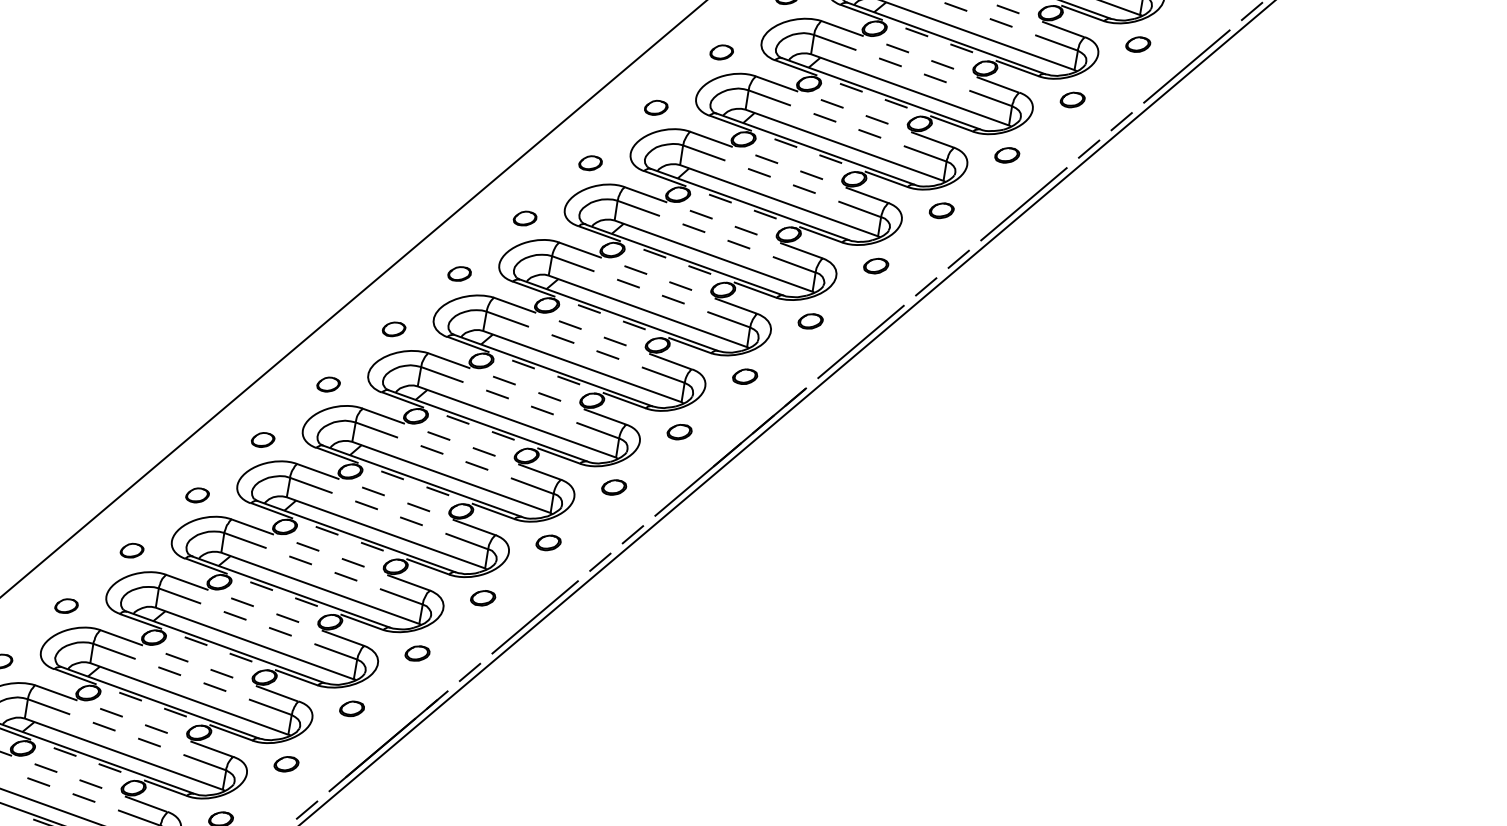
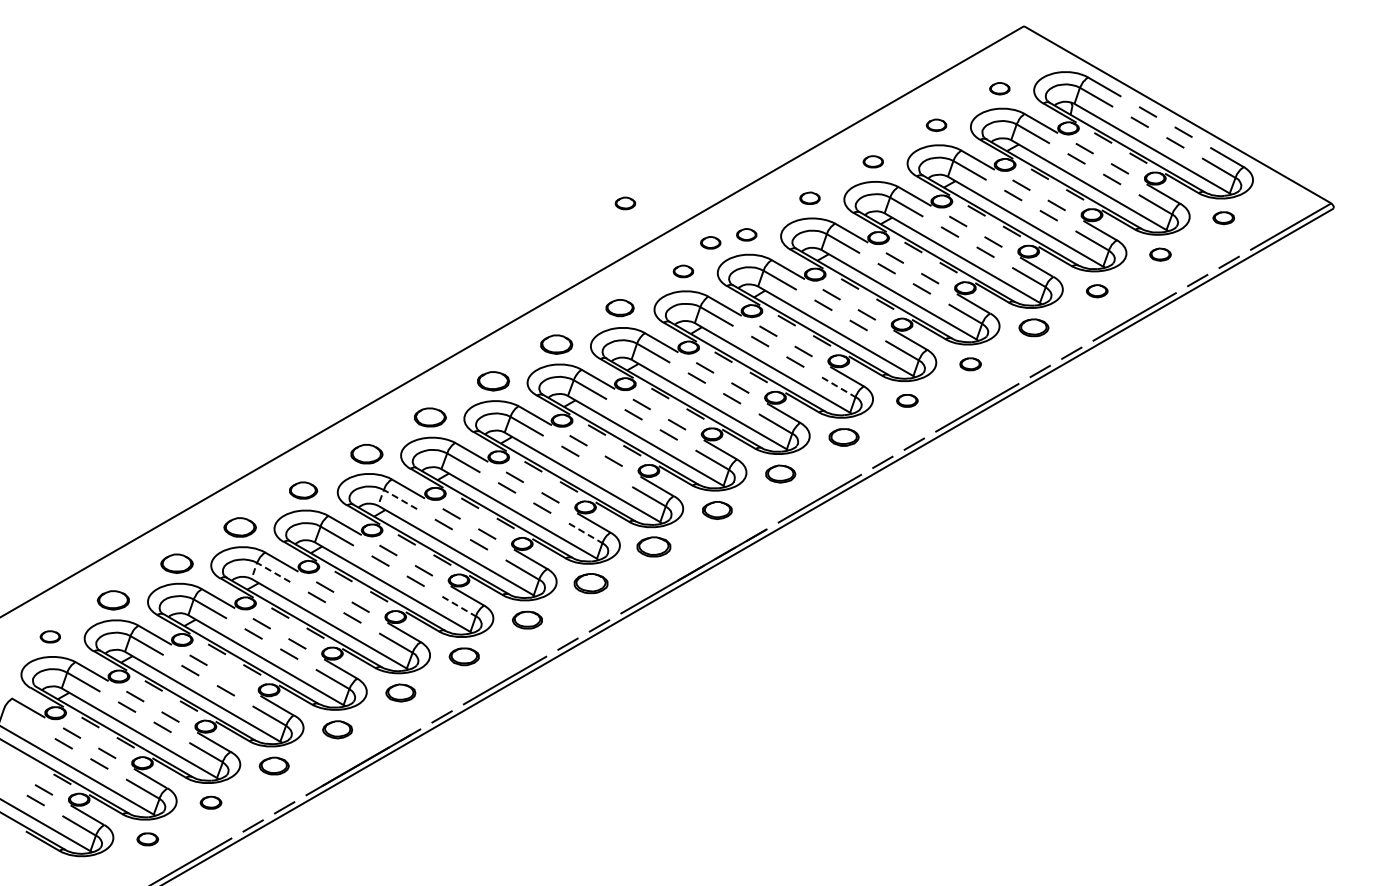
part: (574, 41) -> (624, 203), added
part: (681, 68) -> (710, 242), added
part: (1072, 99) -> (1033, 327), size x1.4
part: (589, 162) -> (619, 307), size x1.4
line: (860, 209) -> (839, 387), solid -> dashed
part: (524, 218) -> (556, 344), size x1.6
part: (875, 266) -> (843, 437), size x1.4
part: (459, 273) -> (493, 380), size x1.6
part: (810, 320) -> (780, 473), size x1.4
part: (393, 329) -> (429, 417), size x1.6
line: (607, 355) -> (605, 471), removed
part: (745, 376) -> (717, 510), size x1.4
part: (327, 383) -> (366, 453), size x1.6
line: (366, 425) -> (392, 494), solid -> dashed
line: (598, 430) -> (586, 533), solid -> dashed
part: (679, 431) -> (654, 546), size x1.6
part: (262, 439) -> (303, 490), size x1.4
part: (613, 487) -> (590, 583), size x1.6
part: (197, 494) -> (240, 526), size x1.6
line: (235, 536) -> (265, 567), solid -> dashed
line: (467, 541) -> (459, 606), solid -> dashed
part: (548, 542) -> (527, 619), size x1.4
part: (131, 550) -> (176, 563), size x1.6
part: (482, 598) -> (463, 656), size x1.4
part: (66, 606) -> (113, 600), size x1.6
part: (417, 654) -> (400, 693), size x1.4
line: (221, 673) -> (233, 680), removed
part: (351, 708) -> (337, 729), size x1.4
part: (286, 764) -> (274, 766), size x1.4

